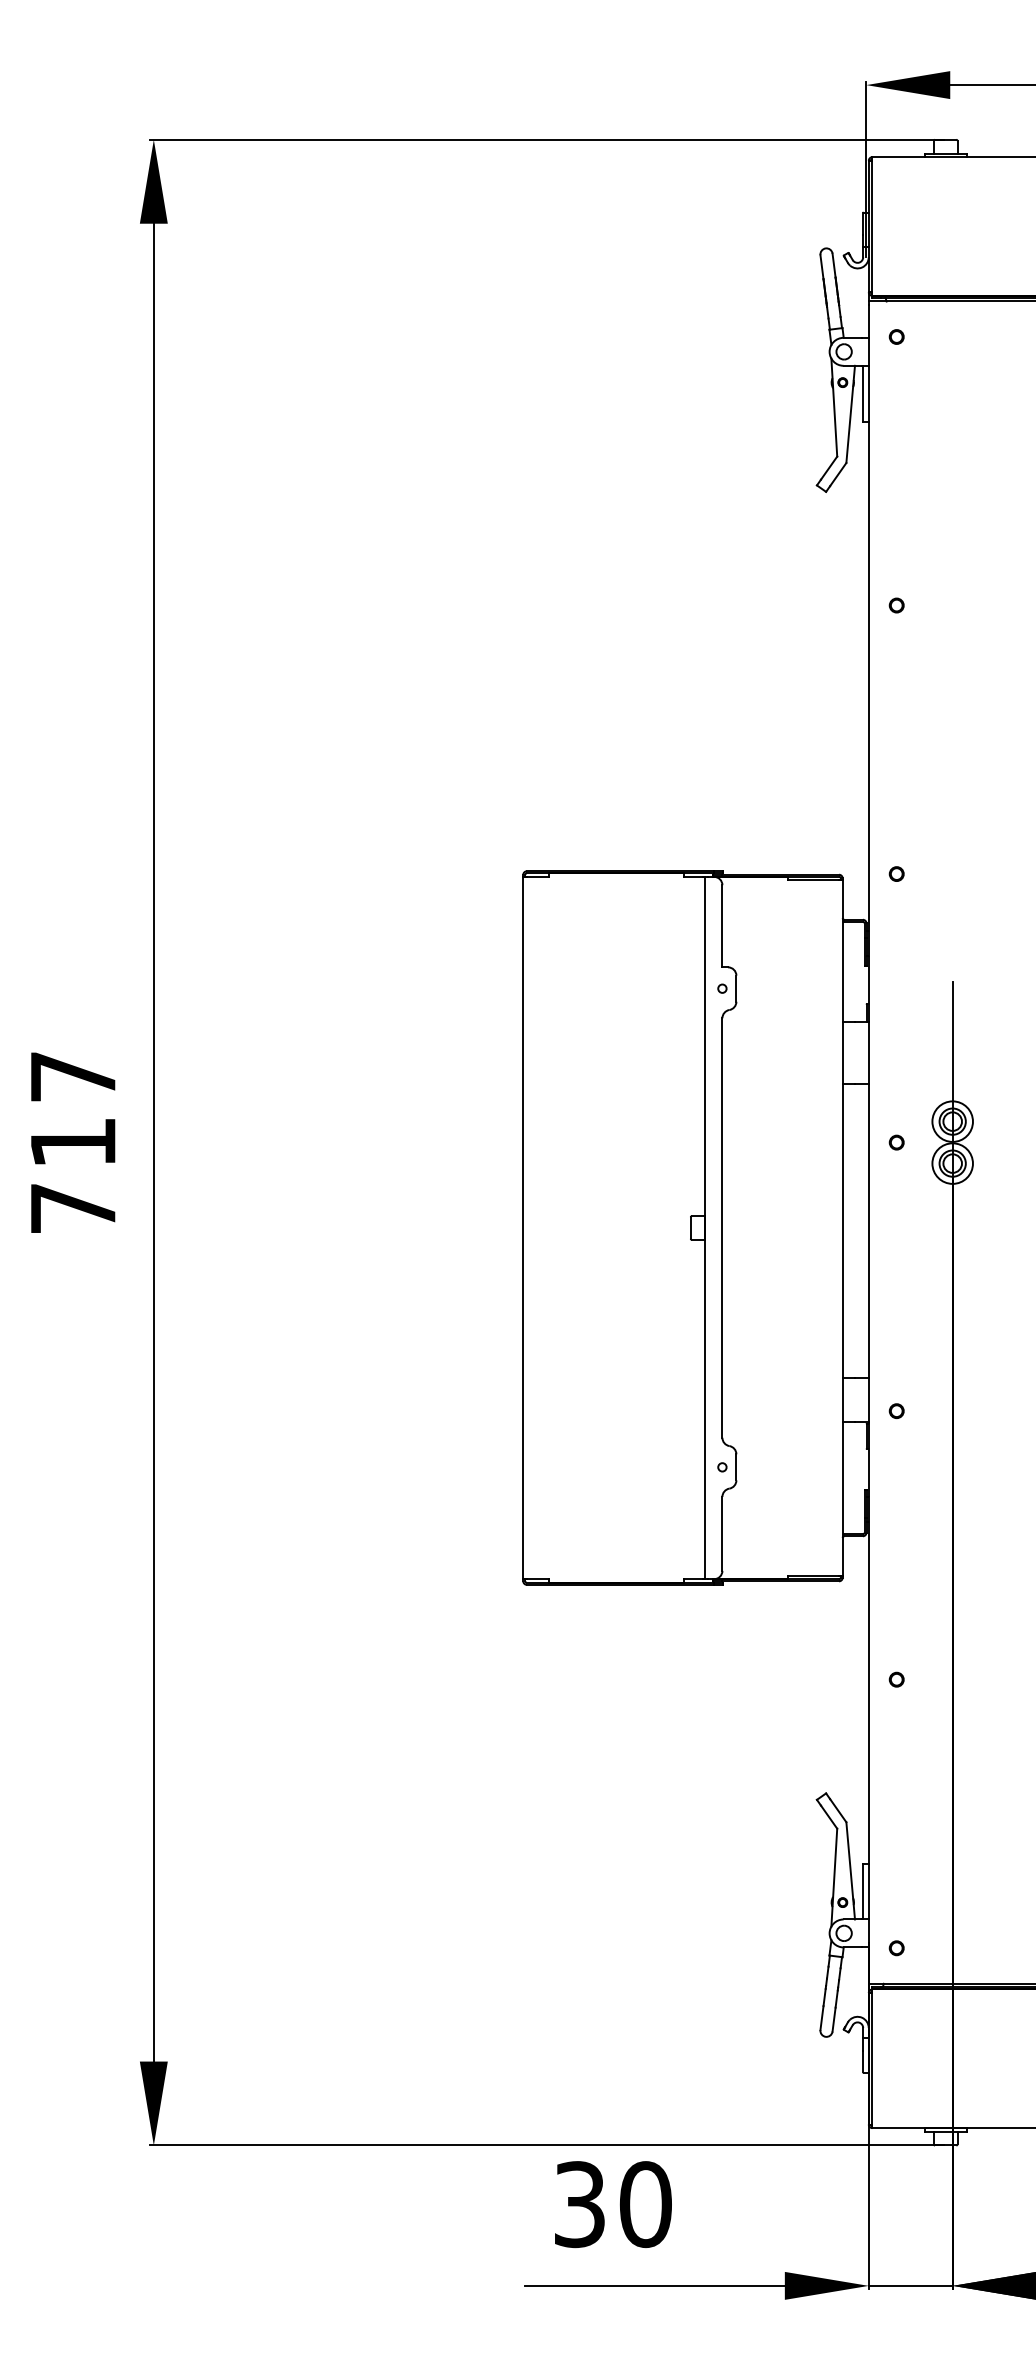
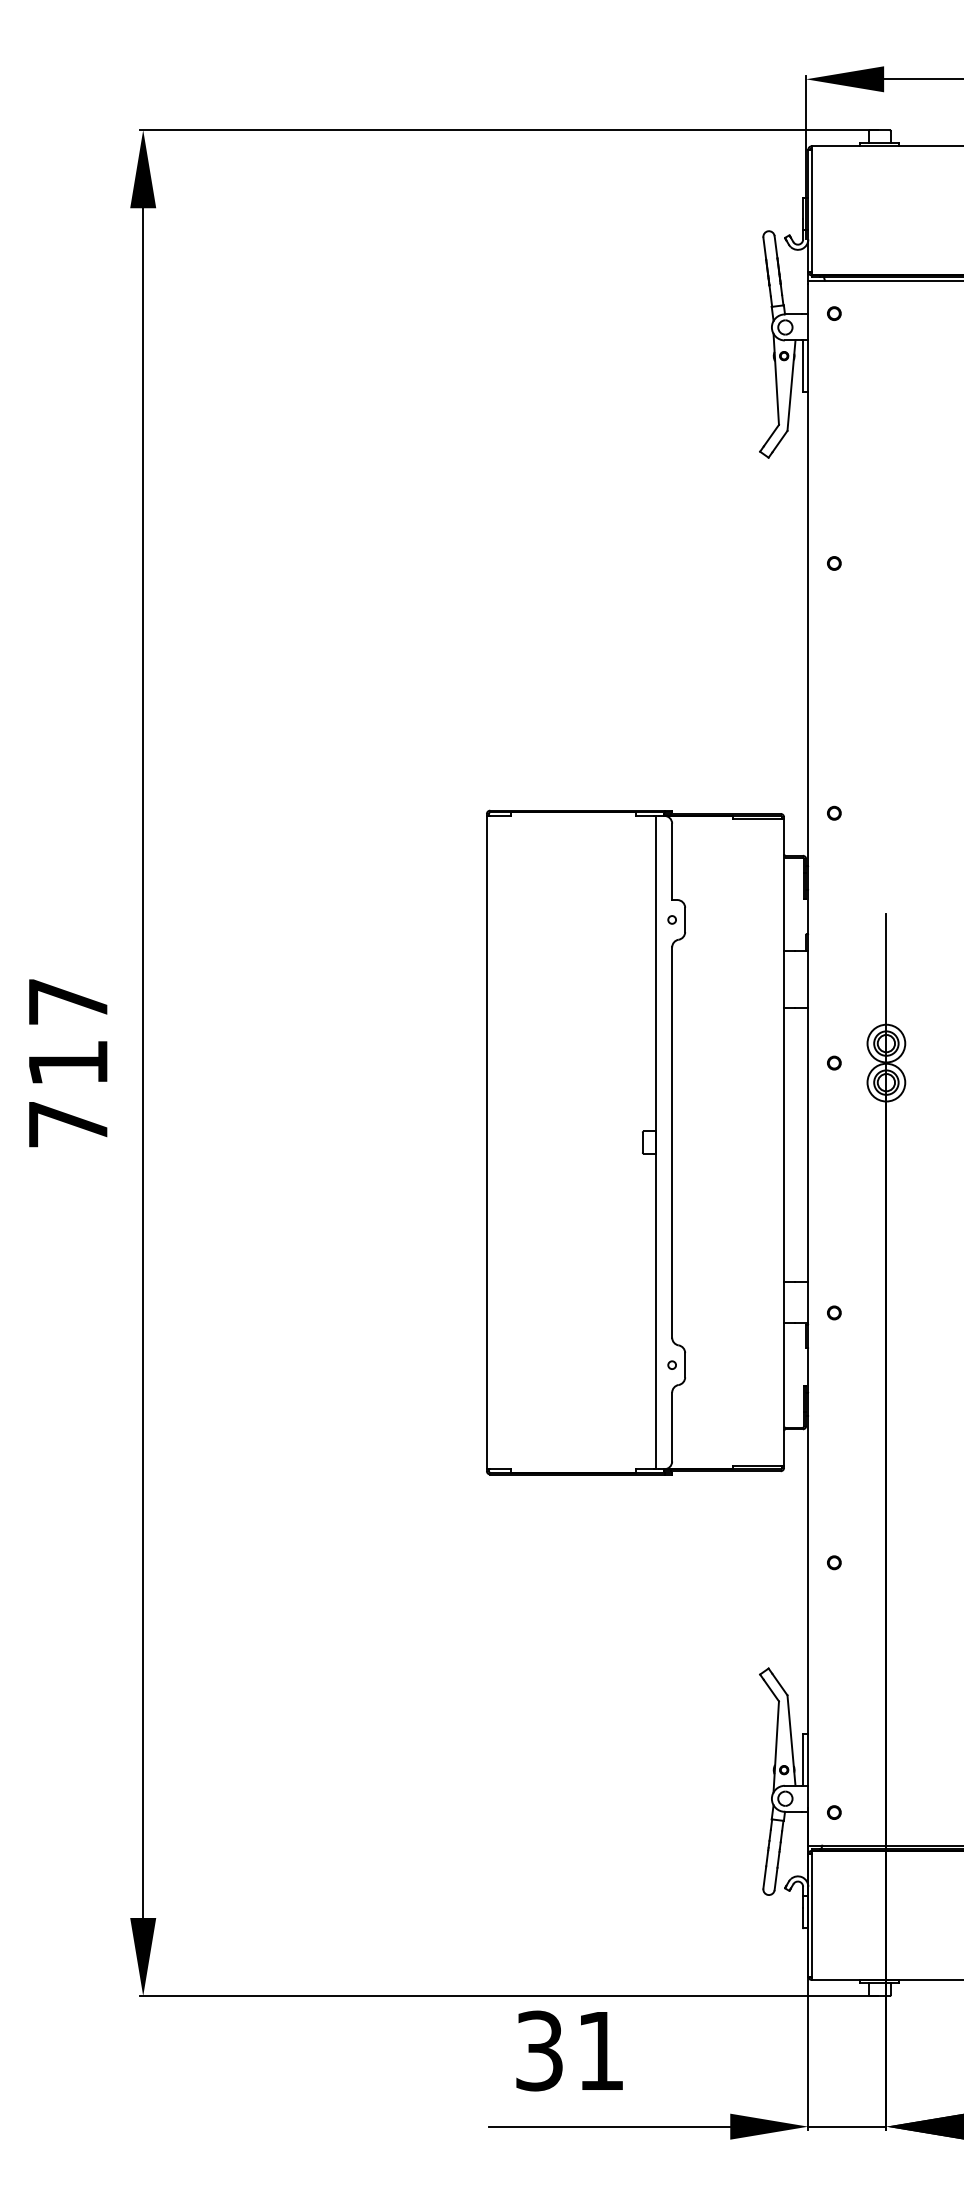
text: (645, 2204) -> (600, 2050), 30 -> 31

